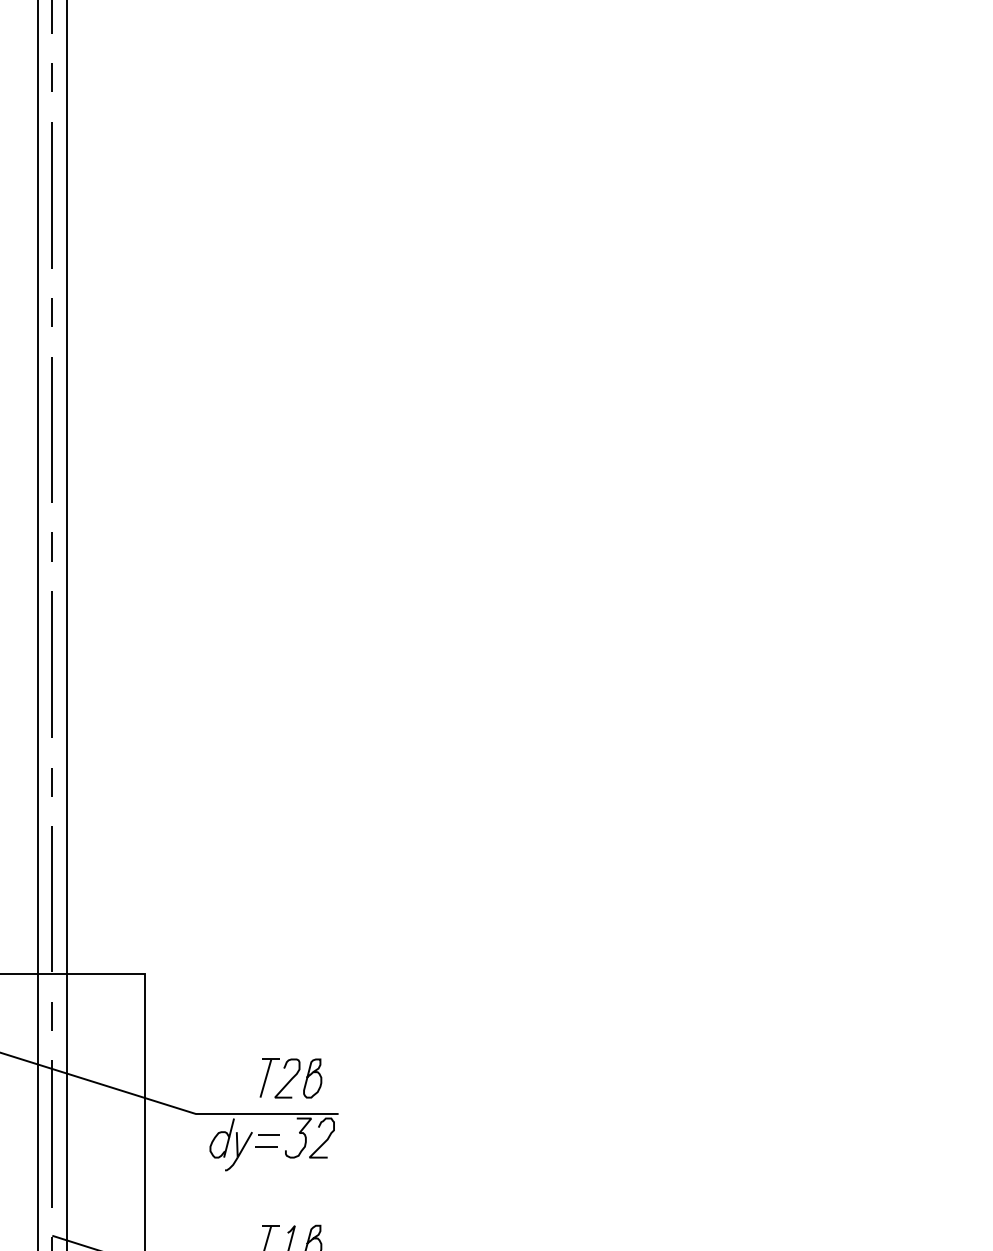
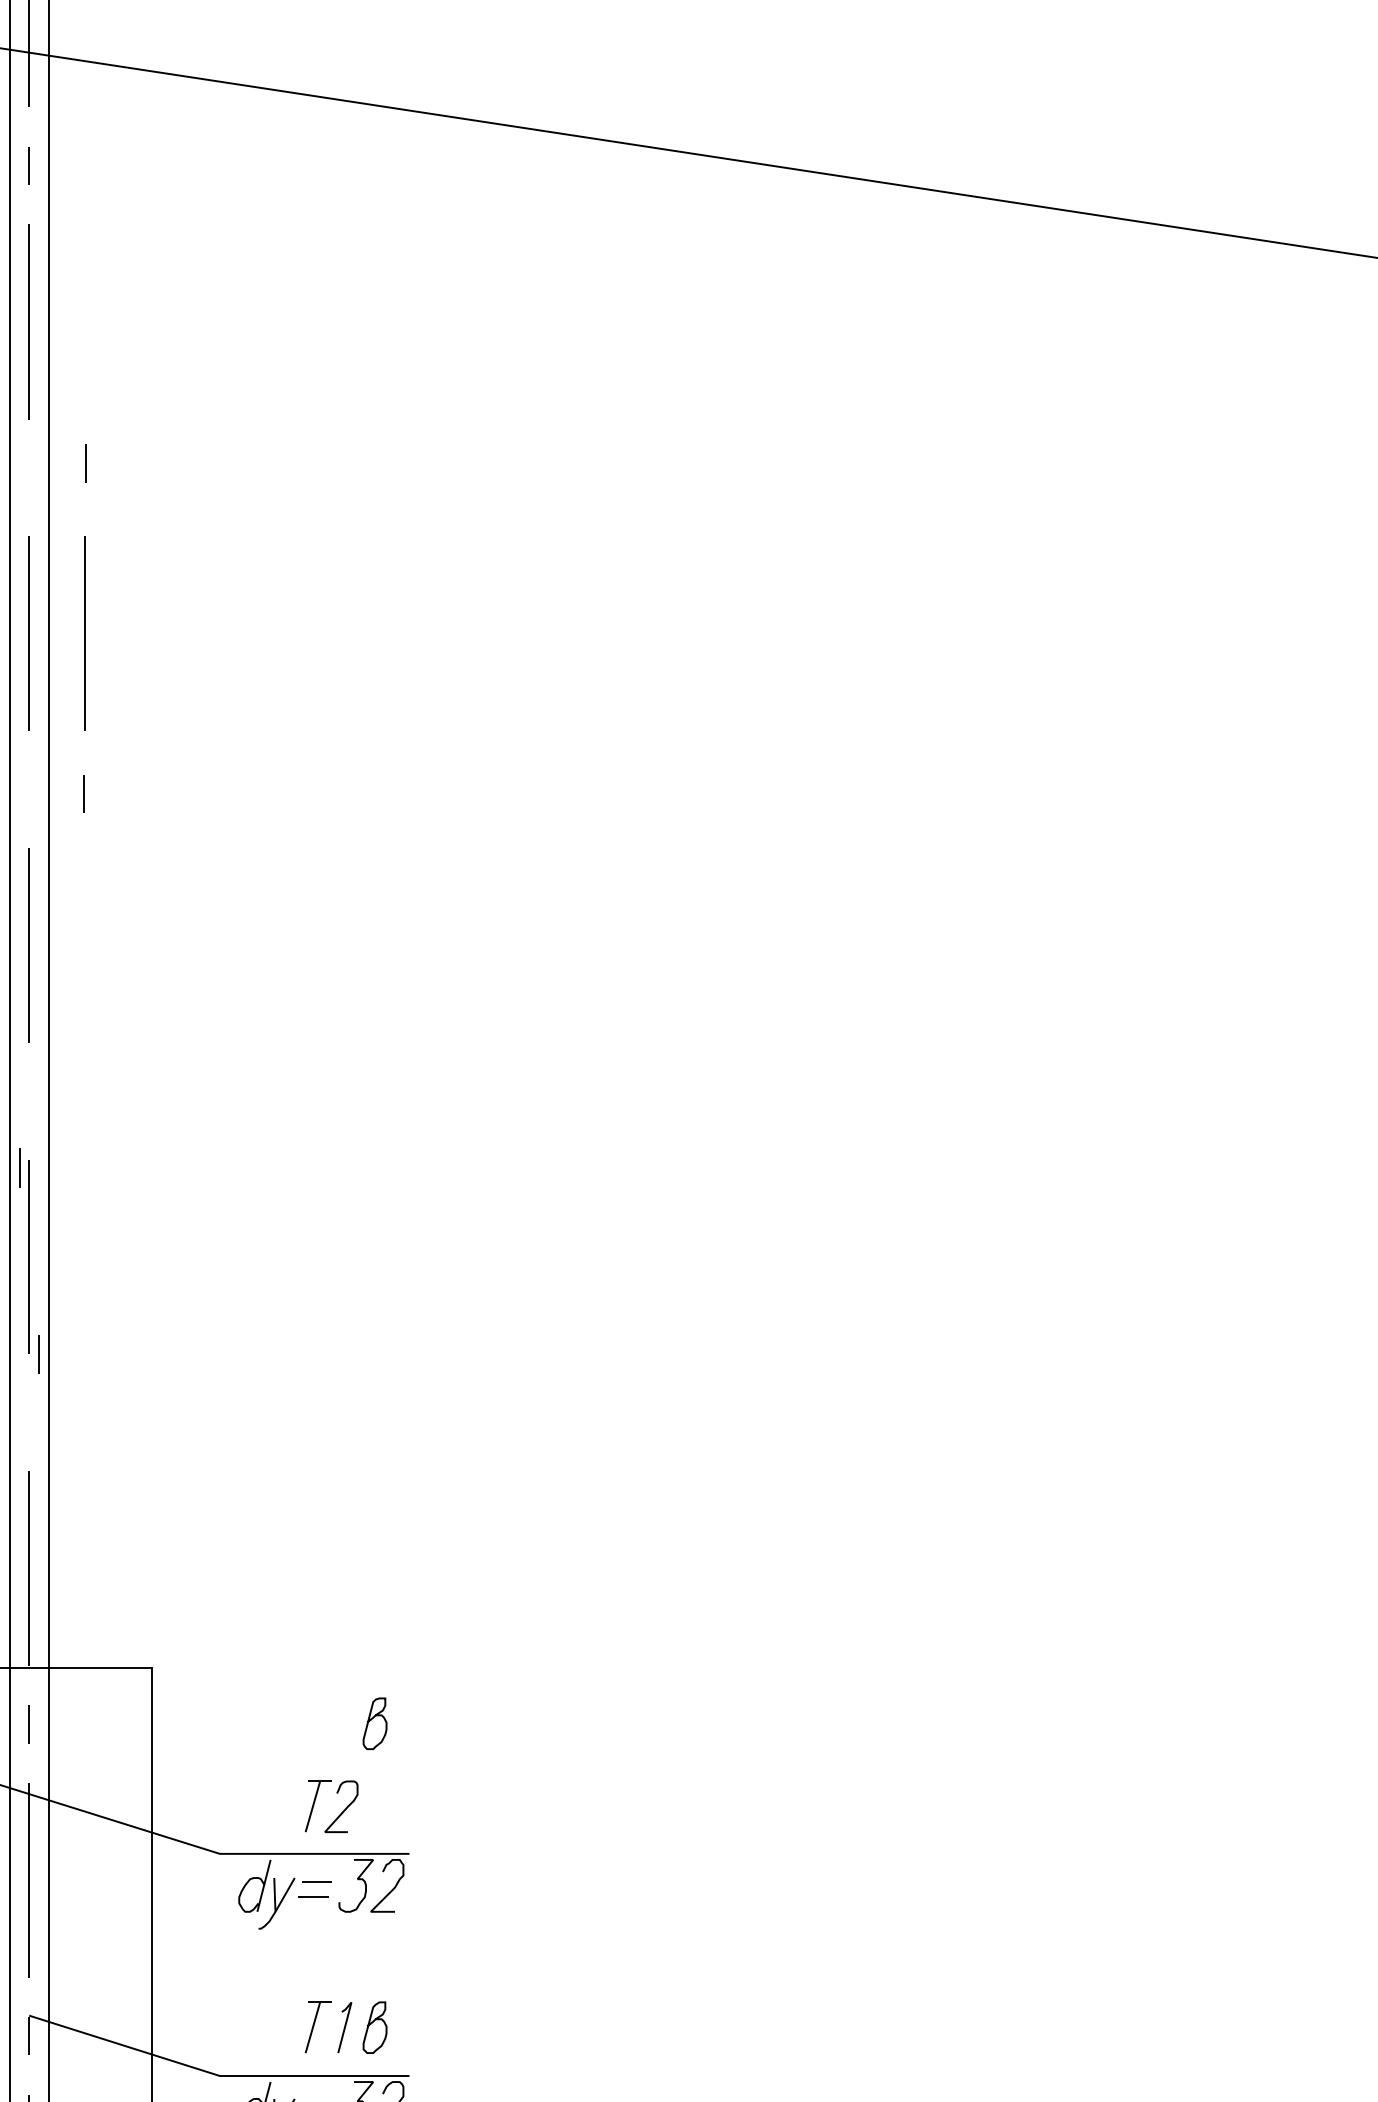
line: (51, 77) -> (85, 463), moved
line: (93, 195) -> (84, 633), added
line: (51, 311) -> (83, 793), moved
line: (51, 546) -> (19, 1167), moved
line: (51, 782) -> (38, 1354), moved
curve: (310, 1076) -> (371, 1720), moved

